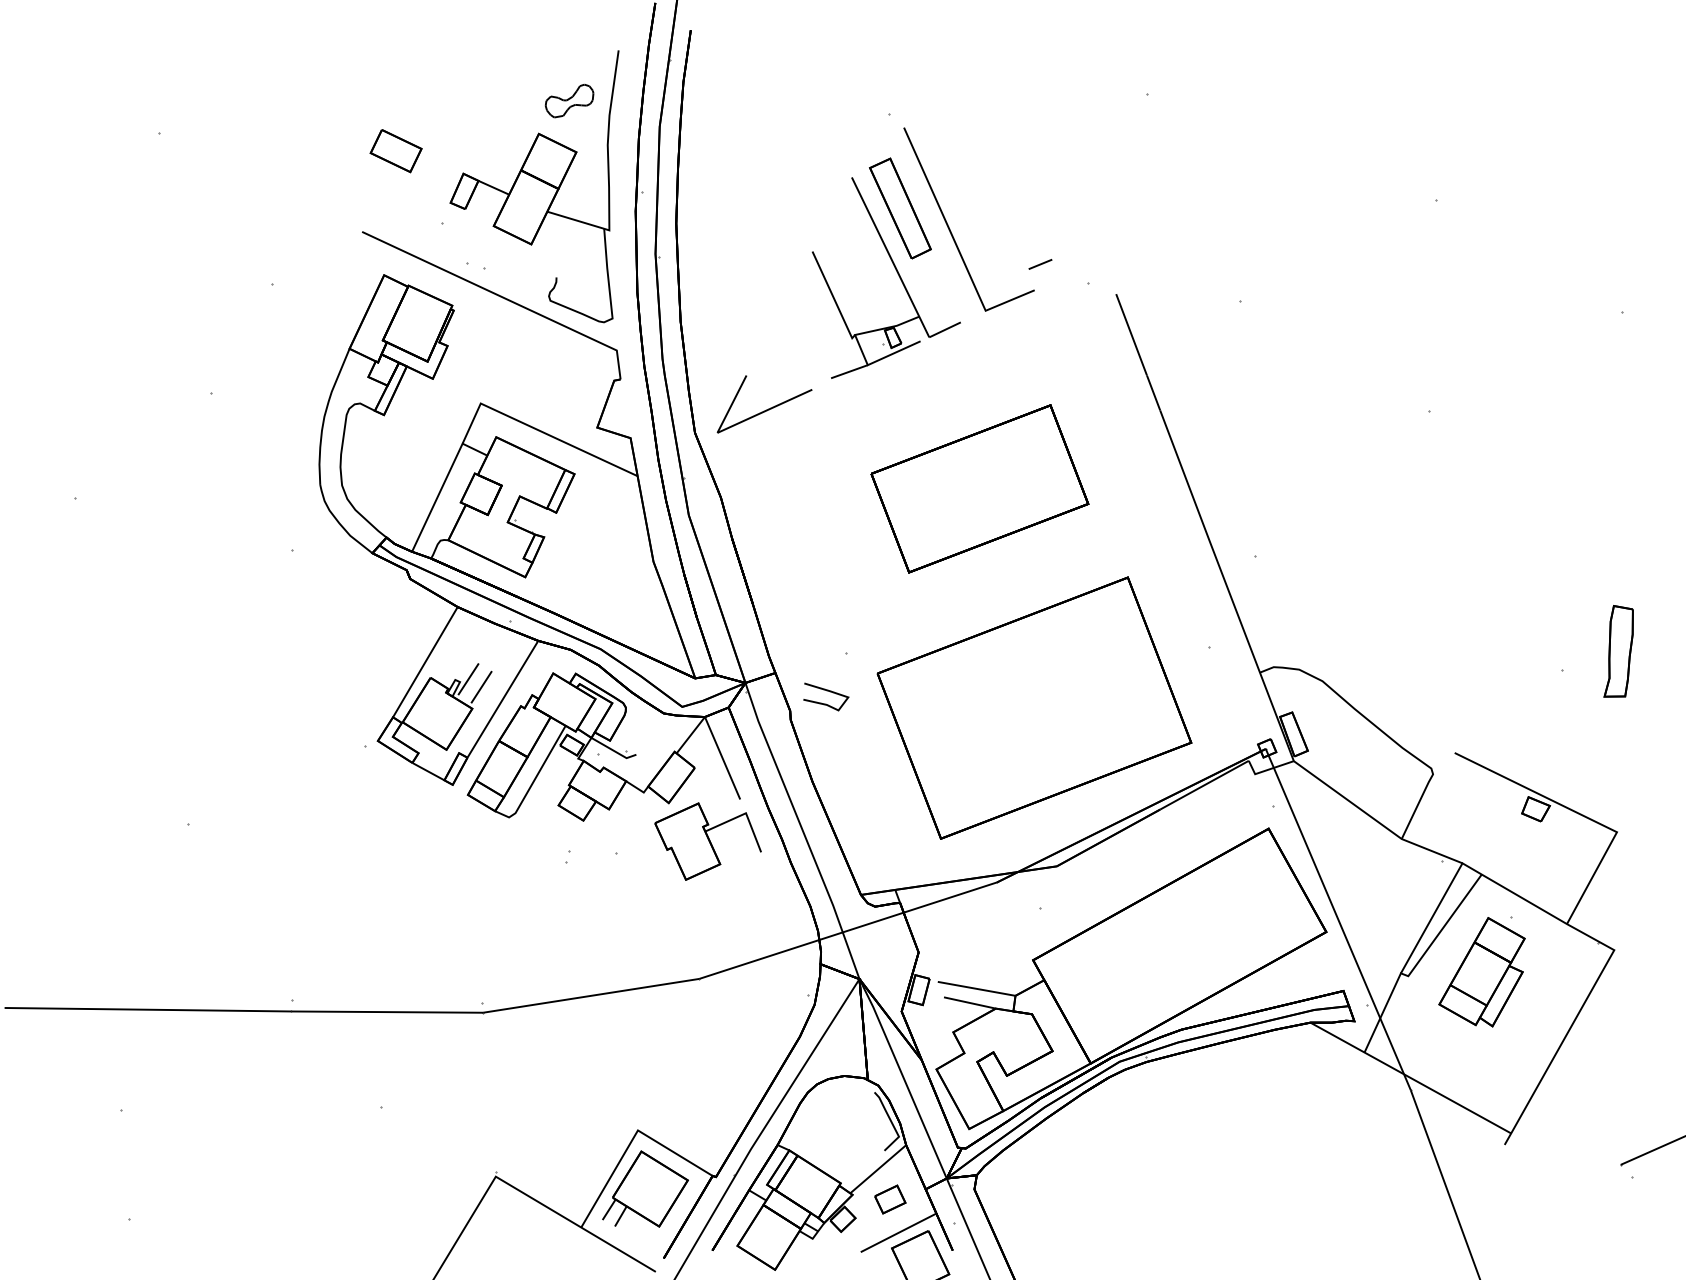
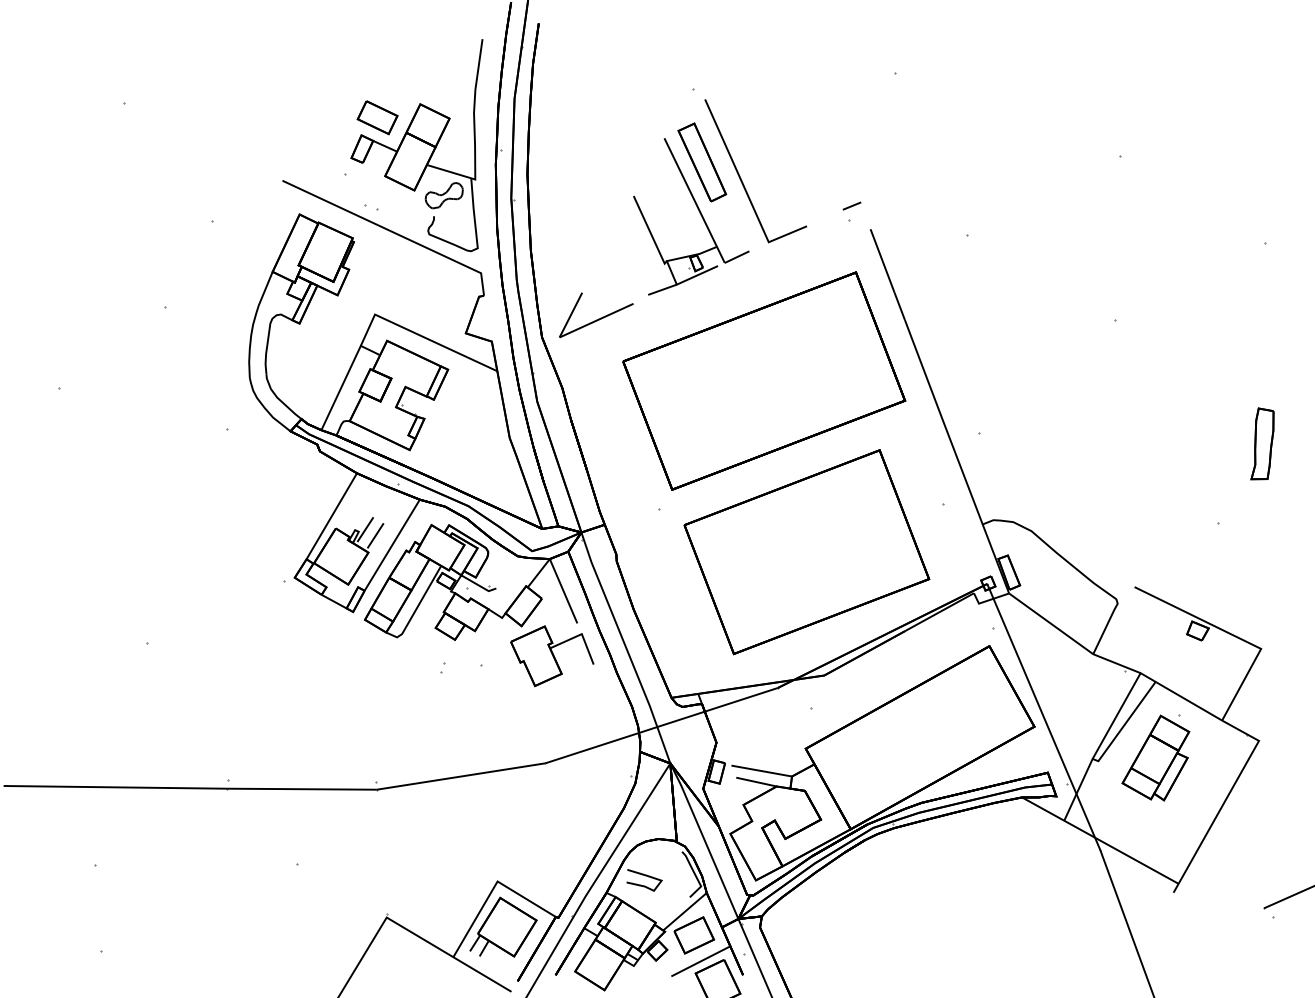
part: (569, 100) -> (444, 195), moved
part: (395, 151) -> (377, 118), moved
line: (1040, 264) -> (852, 206), moved
part: (979, 488) -> (763, 380), size x1.67
part: (1618, 651) -> (1262, 444), moved
curve: (826, 691) -> (644, 876), moved
part: (890, 1199) -> (694, 935), size x1.67

